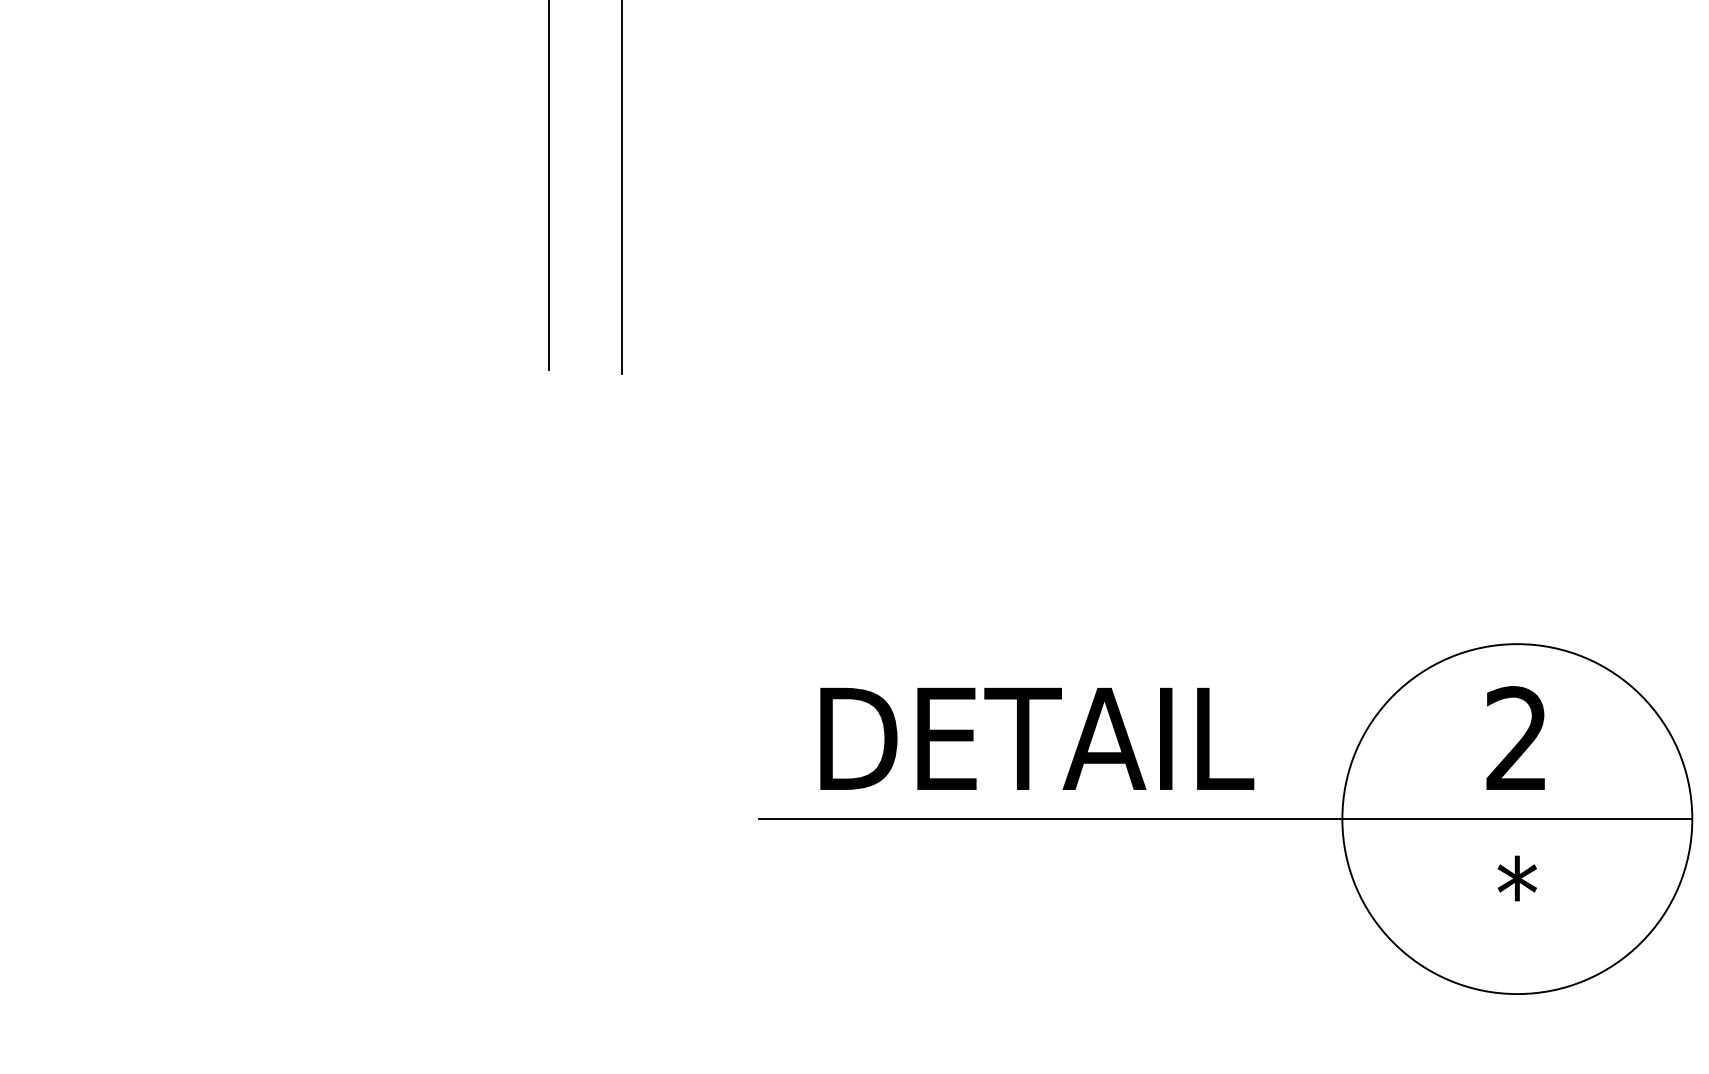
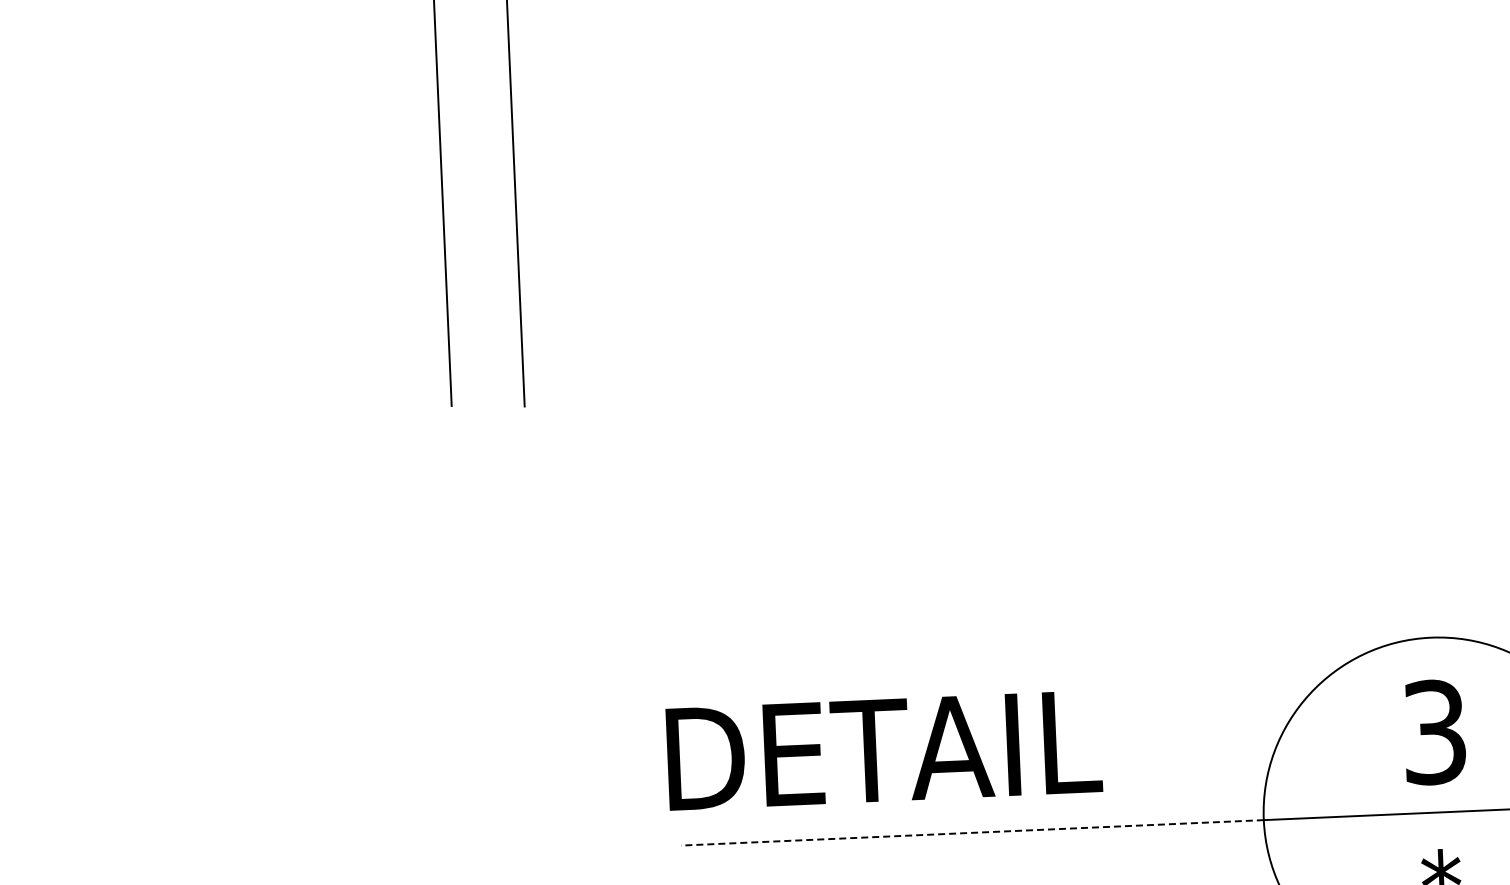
text: (1037, 738) -> (884, 750), moved
text: (1516, 738) -> (1434, 732), 2 -> 3
line: (1050, 819) -> (972, 833), solid -> dashed

